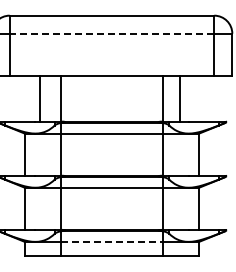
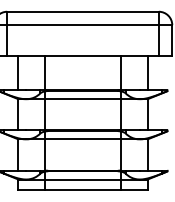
line: (111, 33) -> (82, 24), dashed -> solid
line: (39, 98) -> (18, 73), moved
line: (180, 98) -> (147, 73), moved
line: (112, 241) -> (83, 179), dashed -> solid

